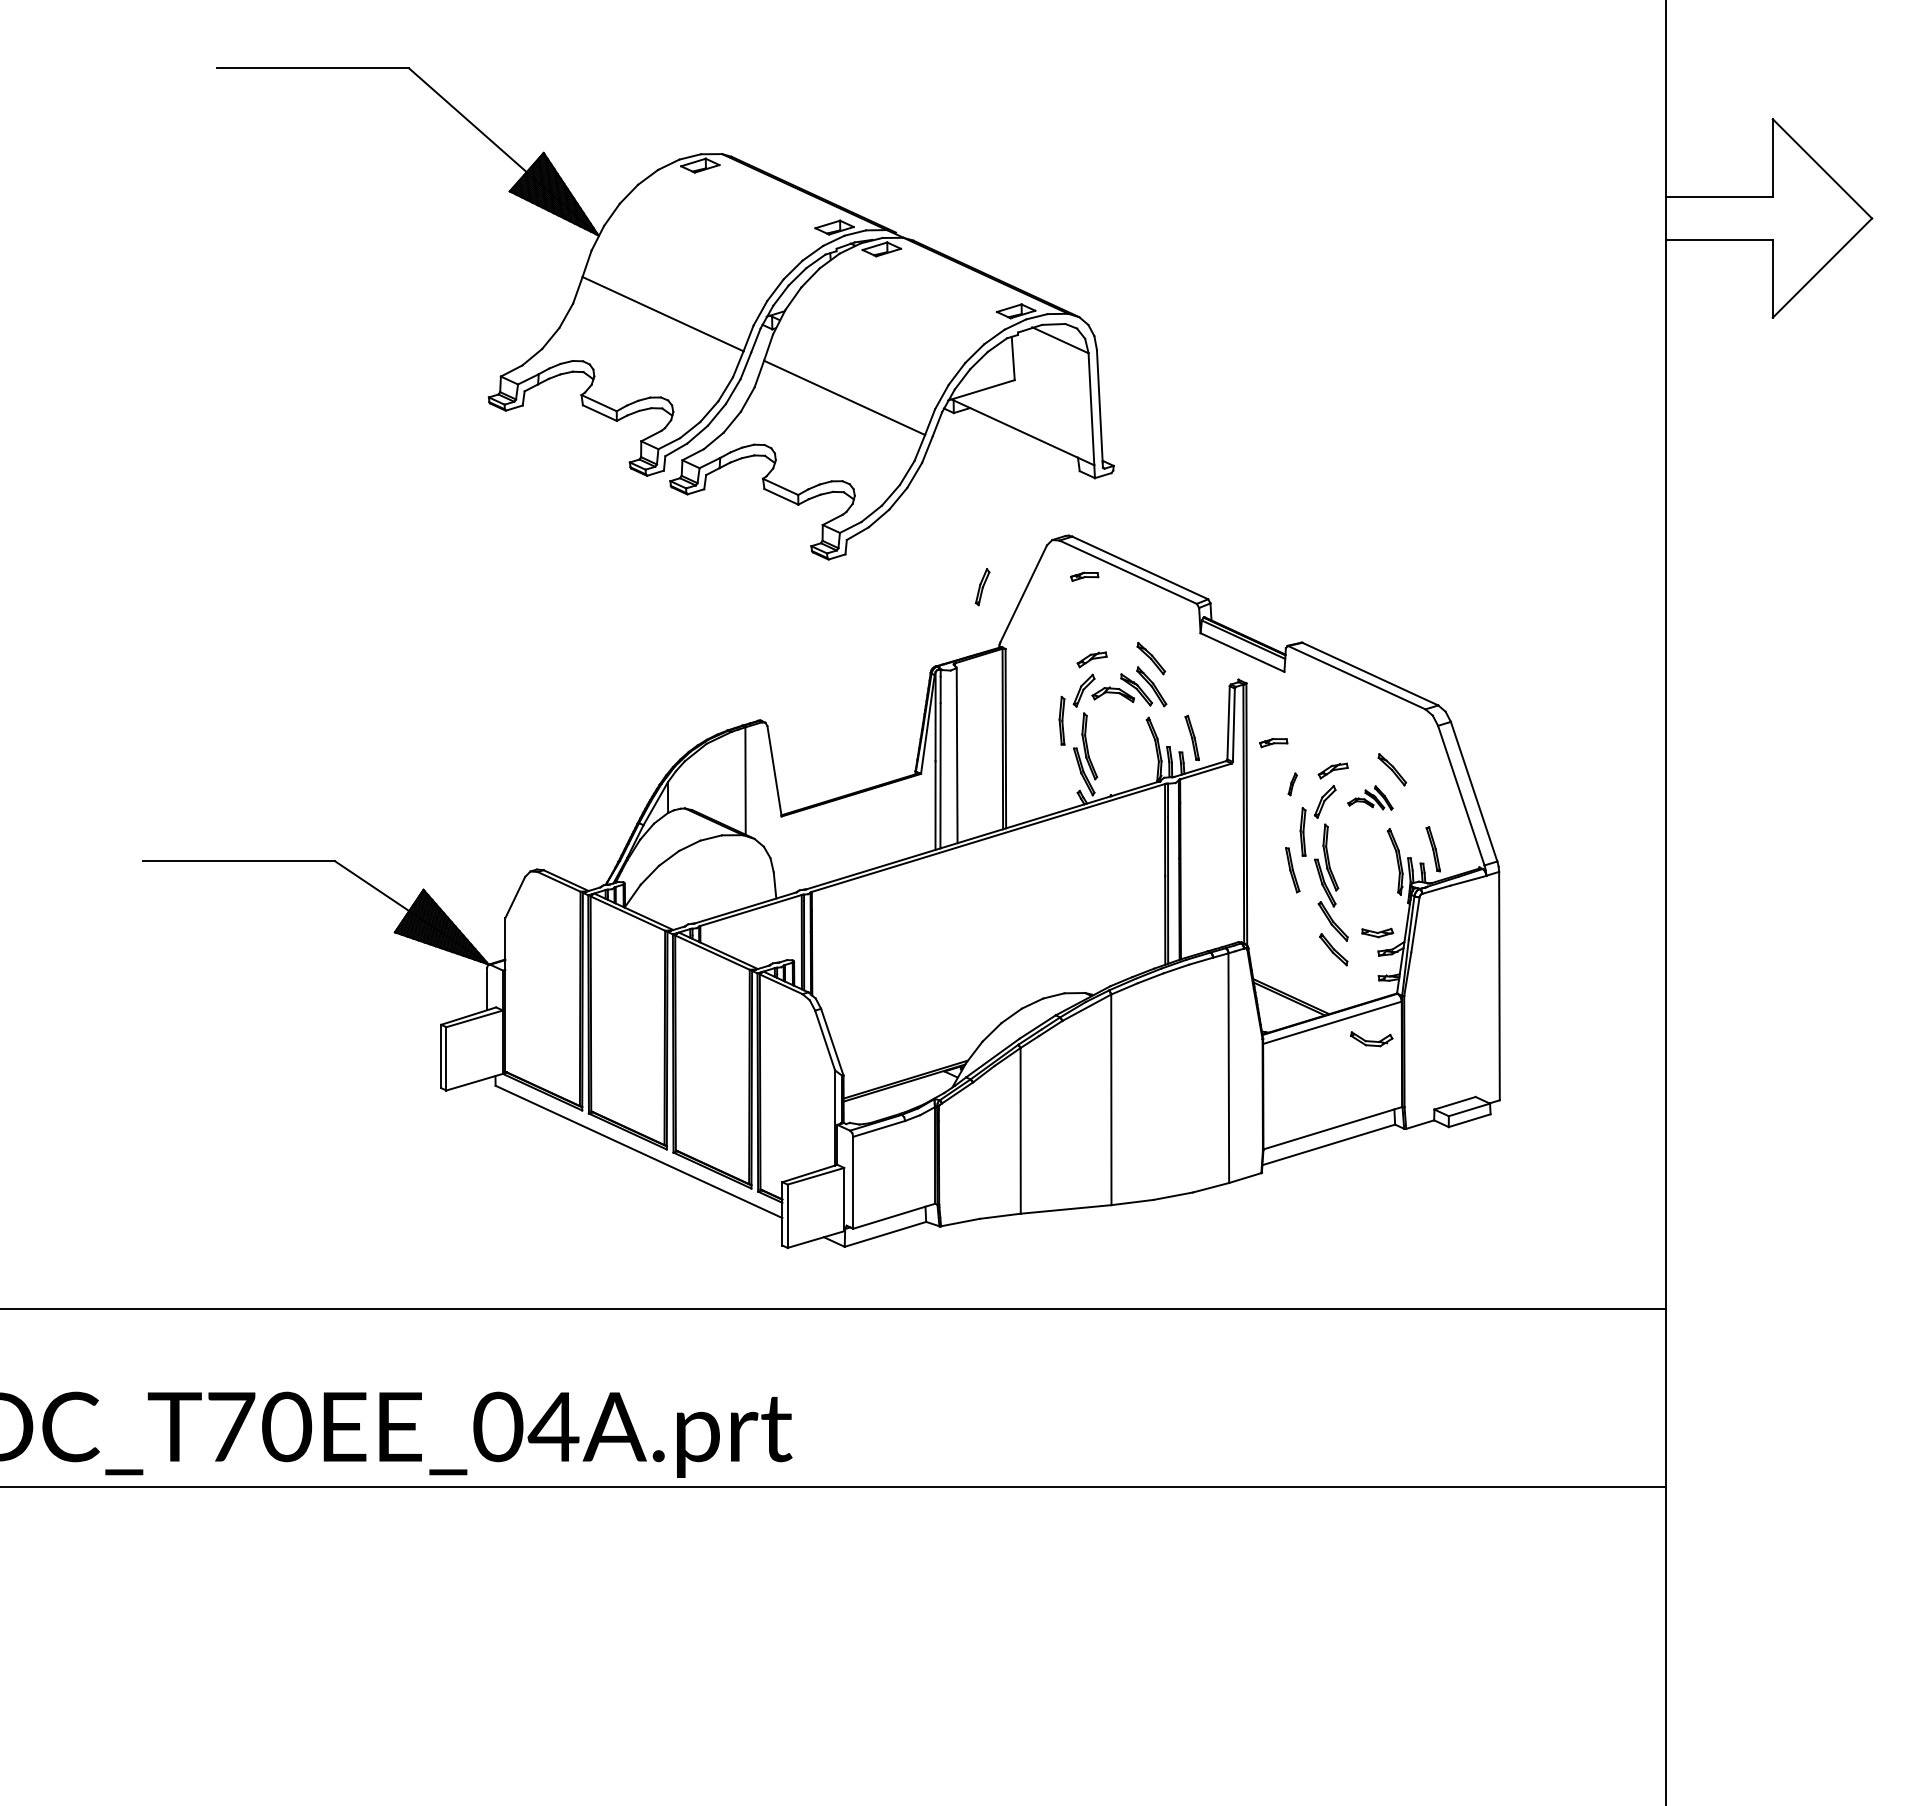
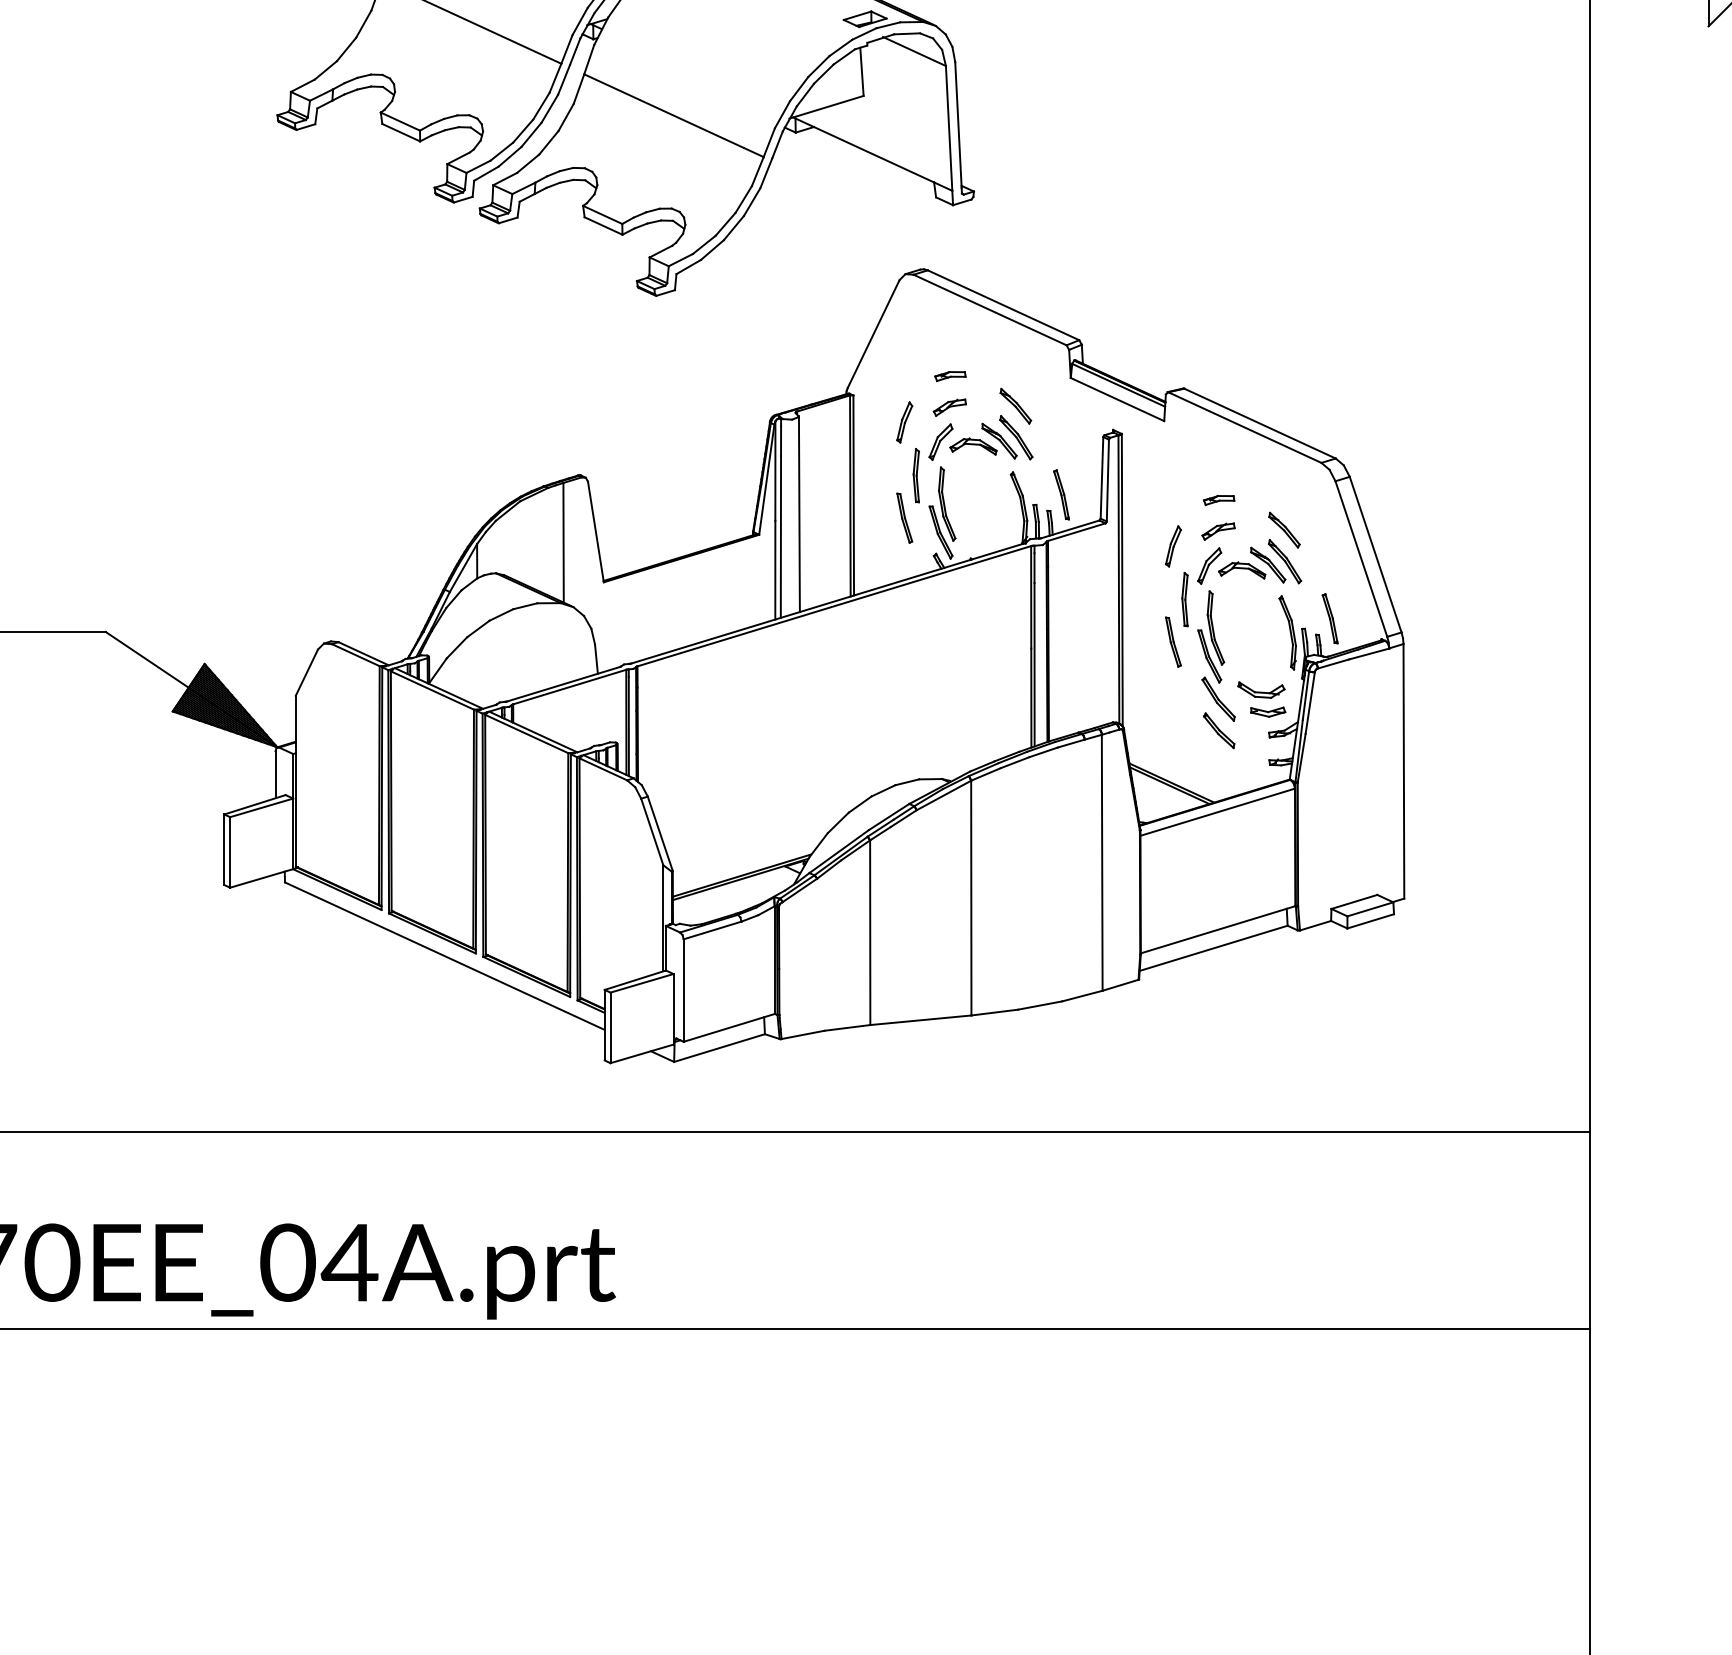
part: (1084, 576) -> (950, 376), moved
part: (982, 587) -> (904, 422), moved
part: (1273, 743) -> (1218, 500), moved
part: (1051, 759) -> (904, 518), added
part: (1292, 784) -> (1173, 546), size x1.67
part: (1370, 797) -> (1260, 561), size x1.67
part: (1371, 1039) -> (1261, 690), moved

